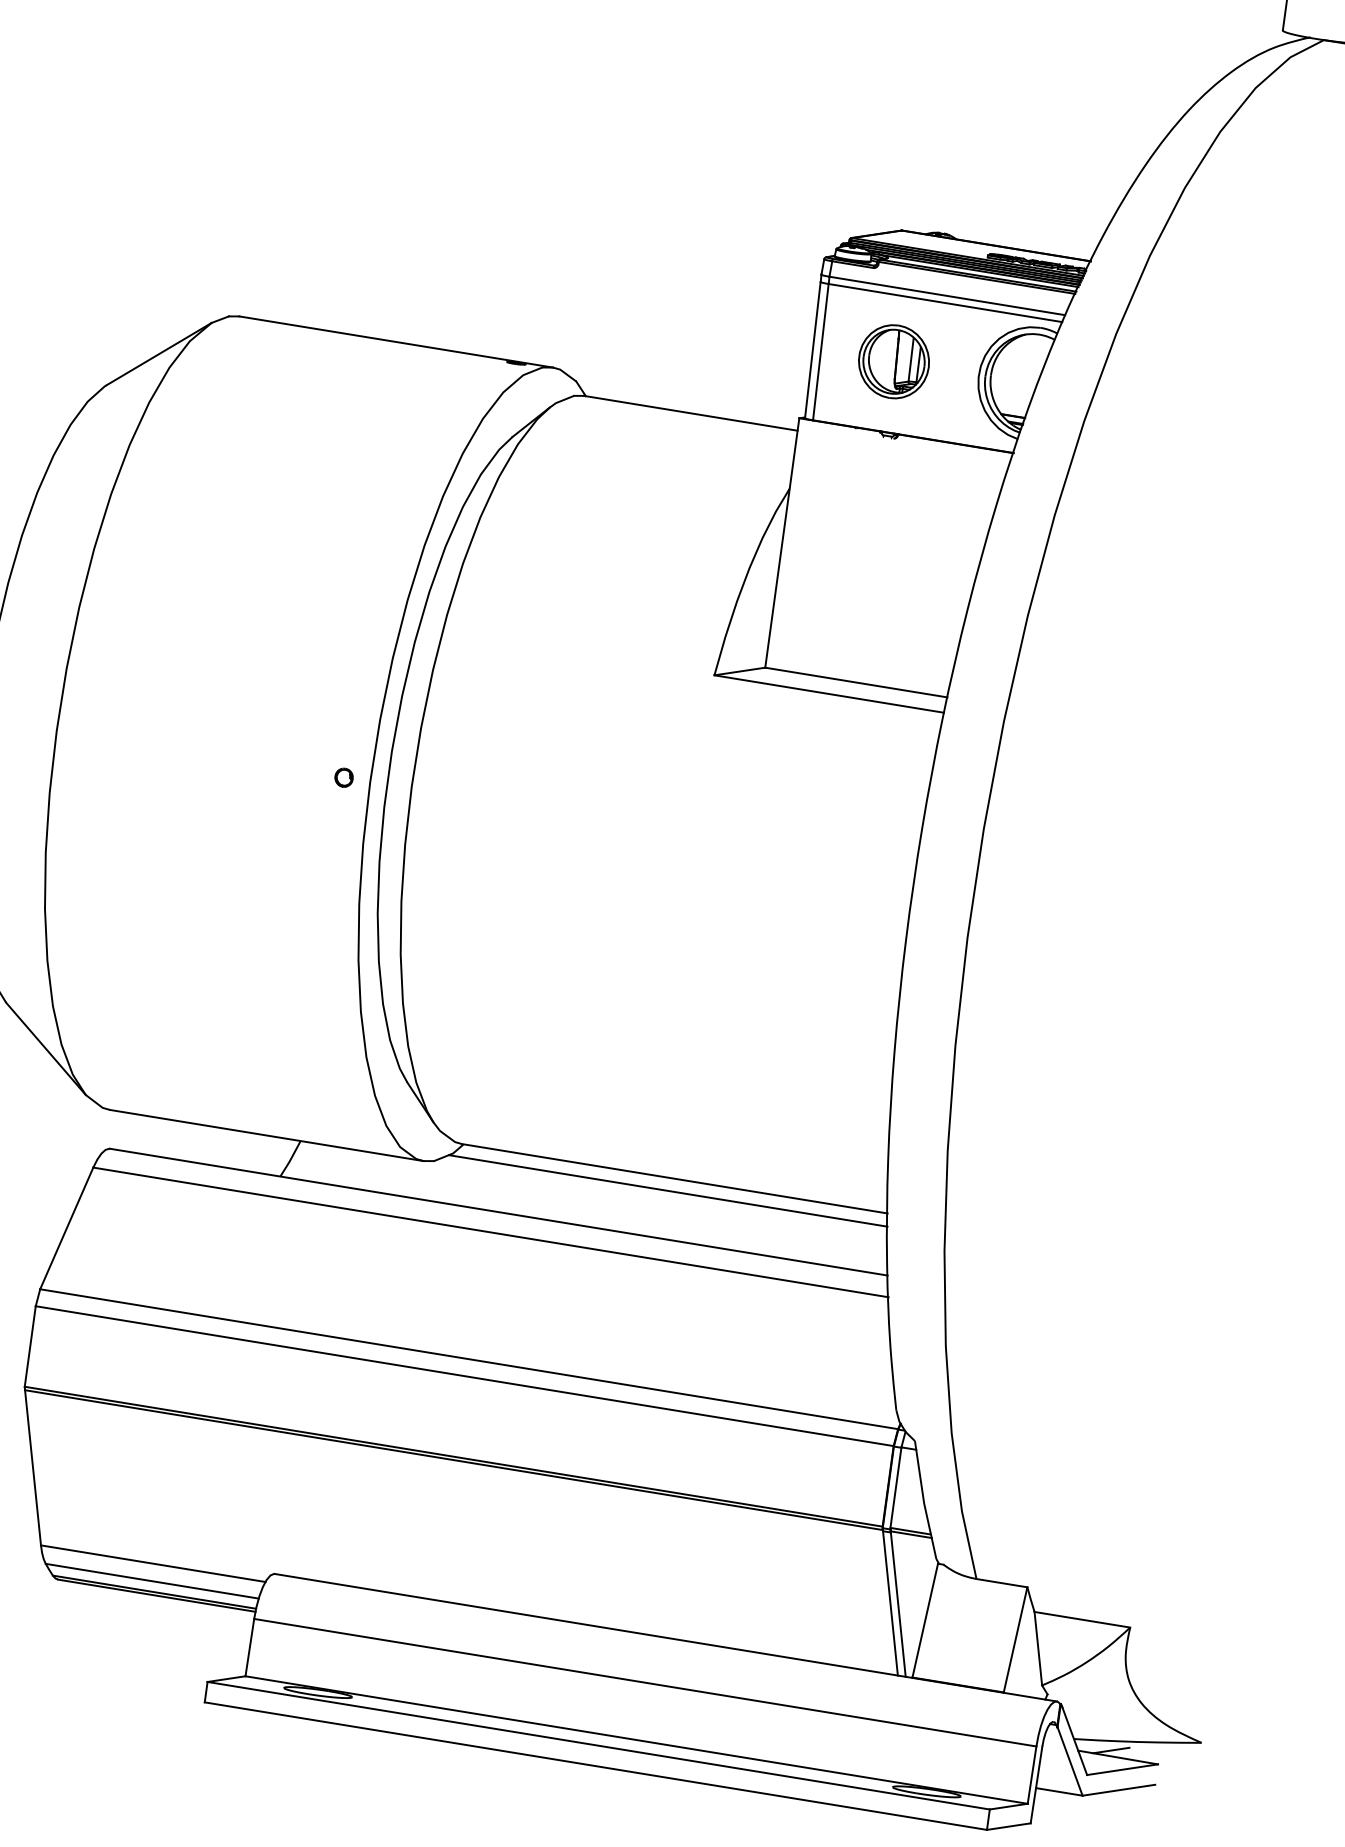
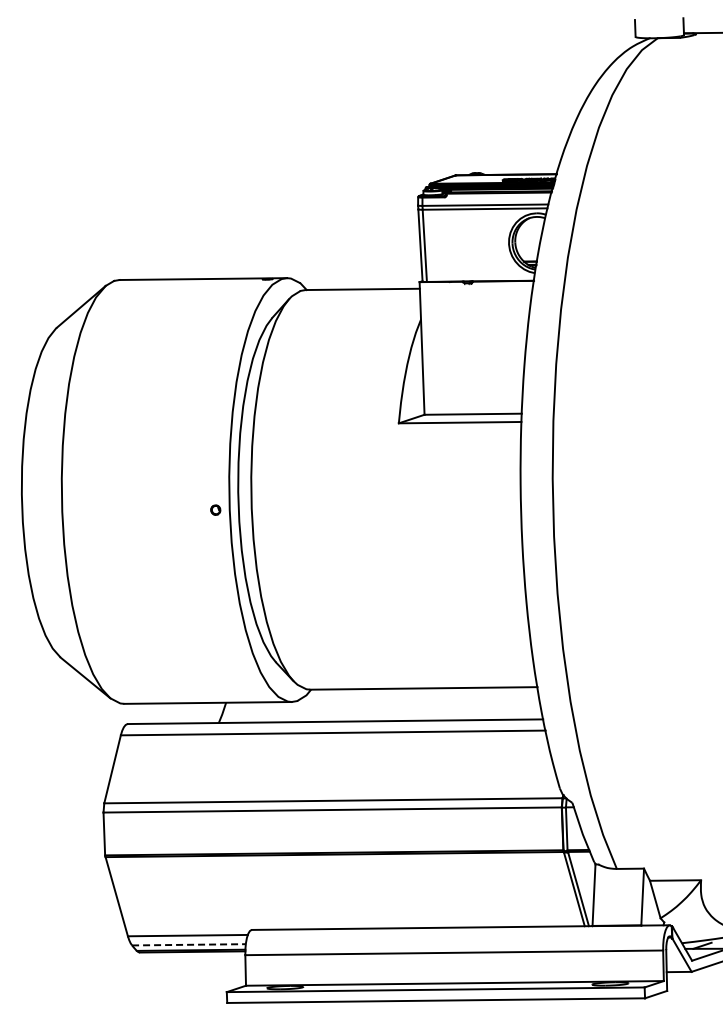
part: (893, 362) -> (463, 244), removed
line: (668, 1191) -> (421, 695), removed
line: (151, 1580) -> (188, 944), solid -> dashed

